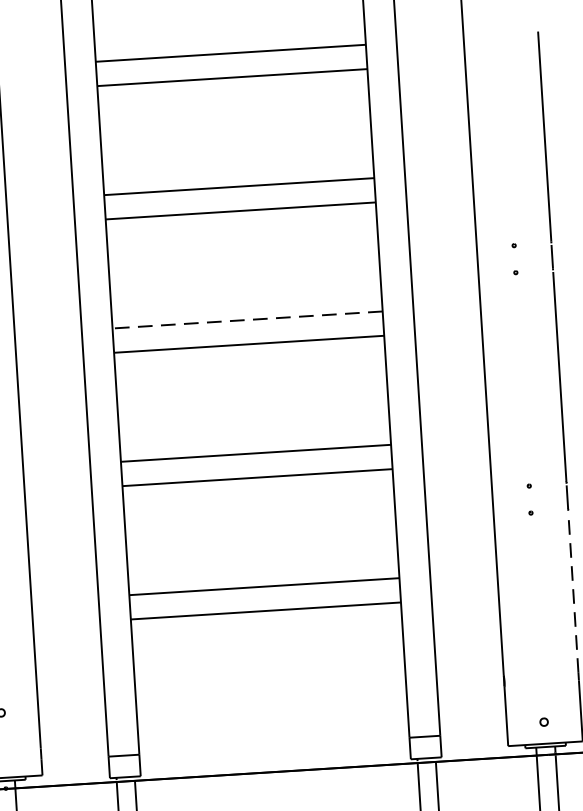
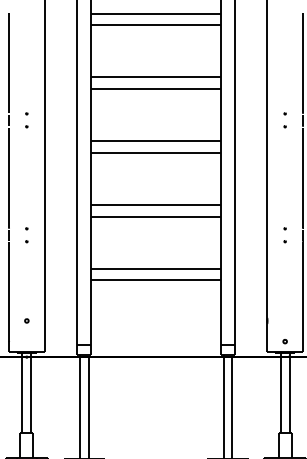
line: (248, 320) -> (156, 141), dashed -> solid
line: (572, 592) -> (302, 280), dashed -> solid

